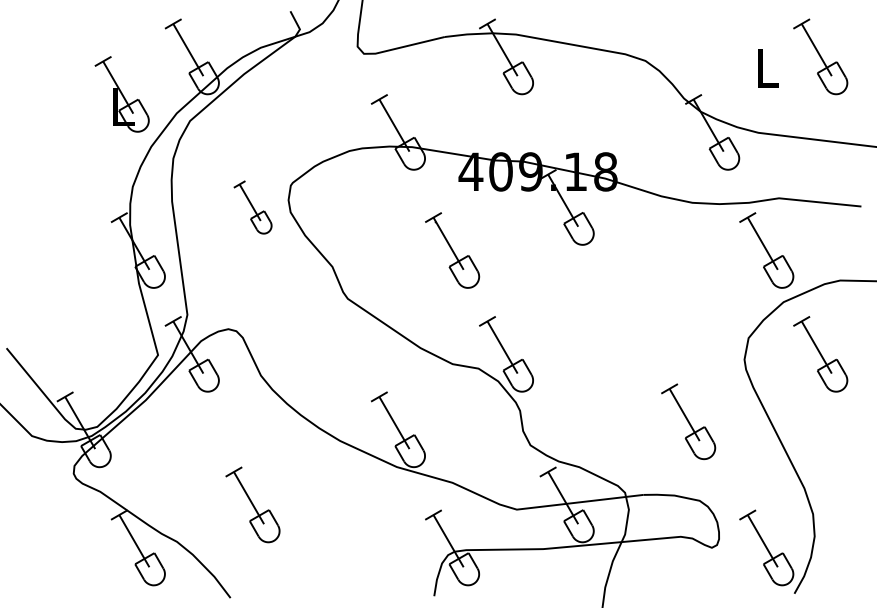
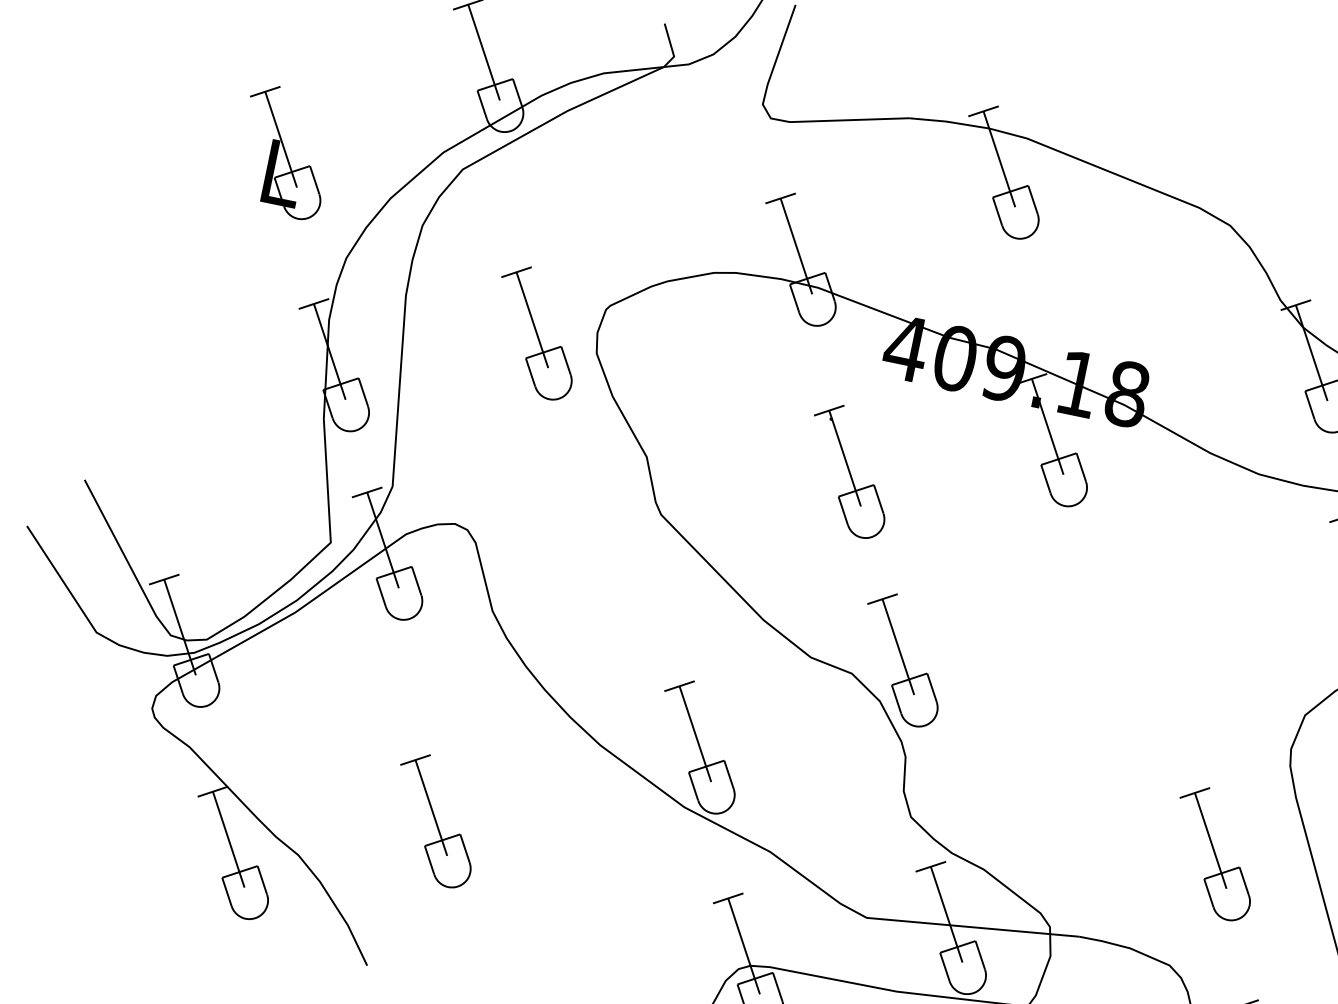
part: (121, 94) -> (284, 152), moved
part: (252, 207) -> (535, 332), size x1.43
part: (688, 421) -> (1214, 852), moved

